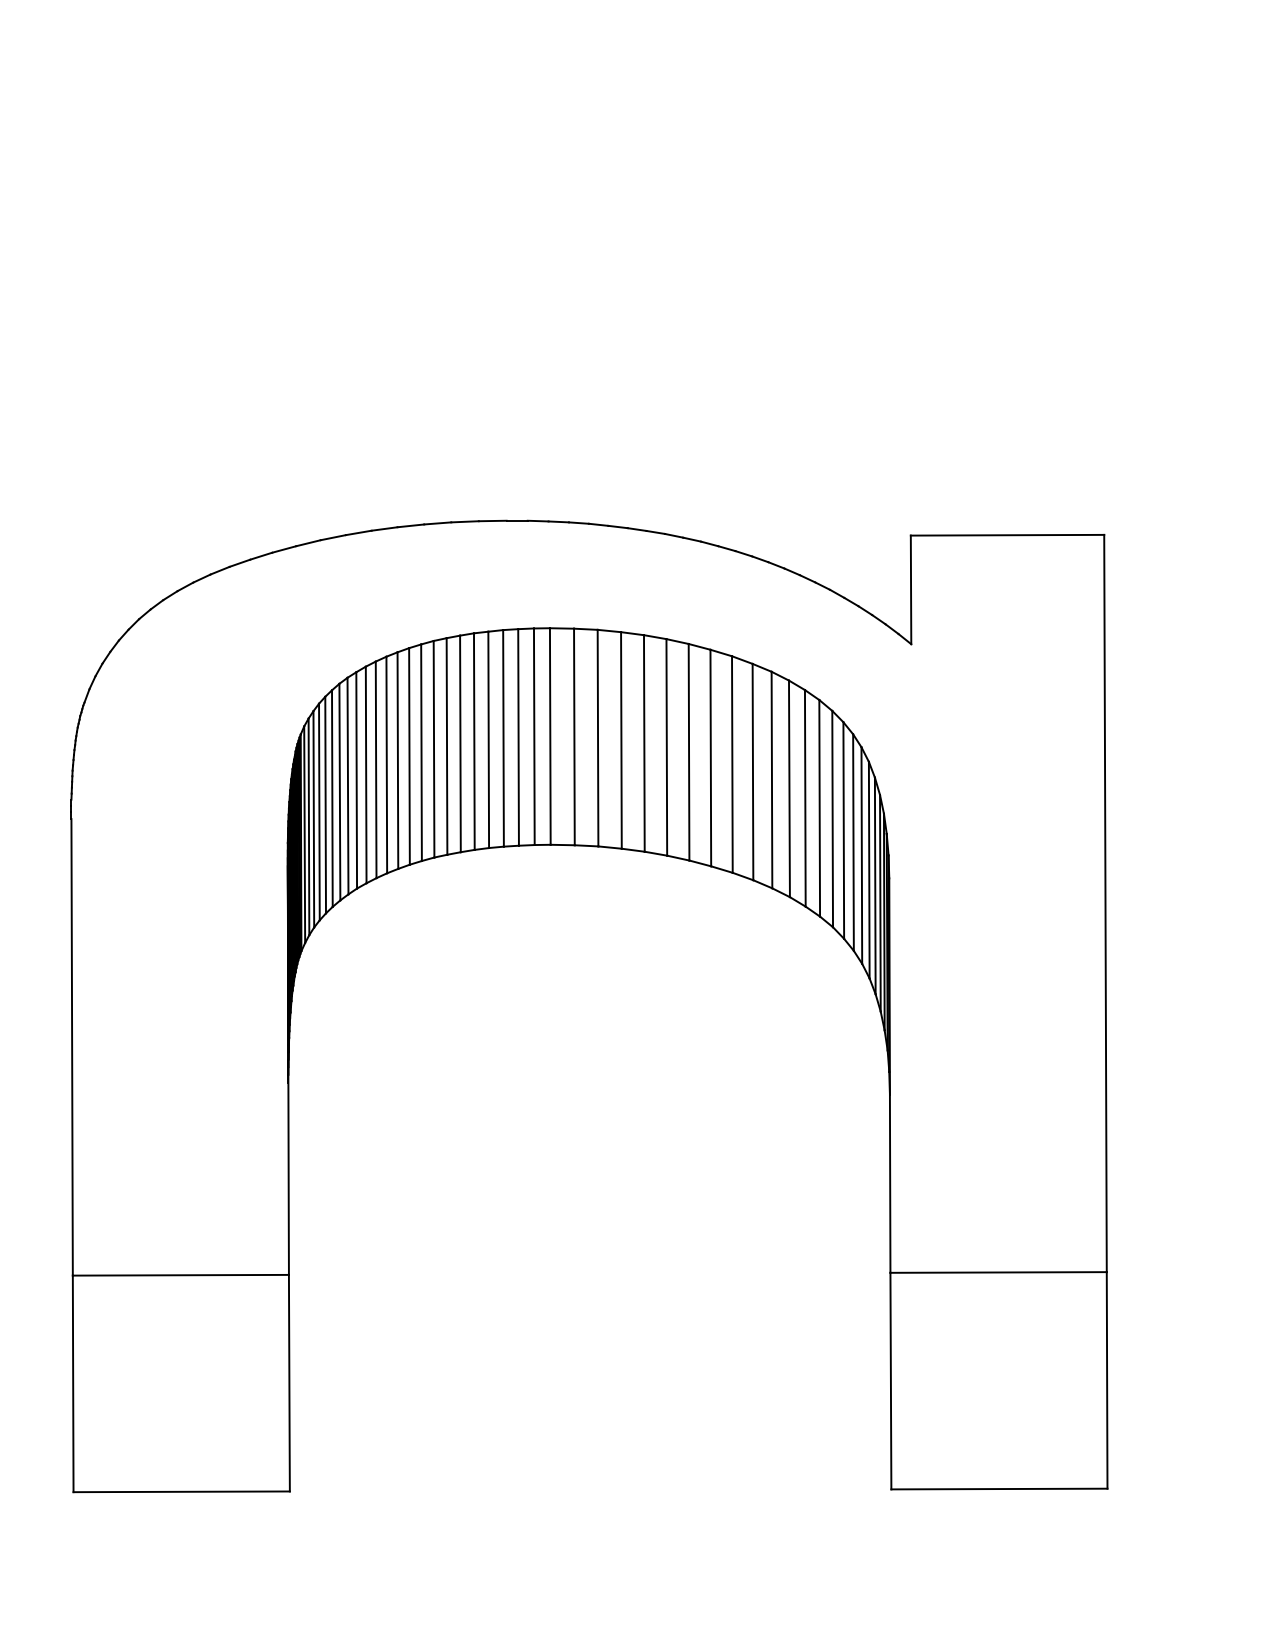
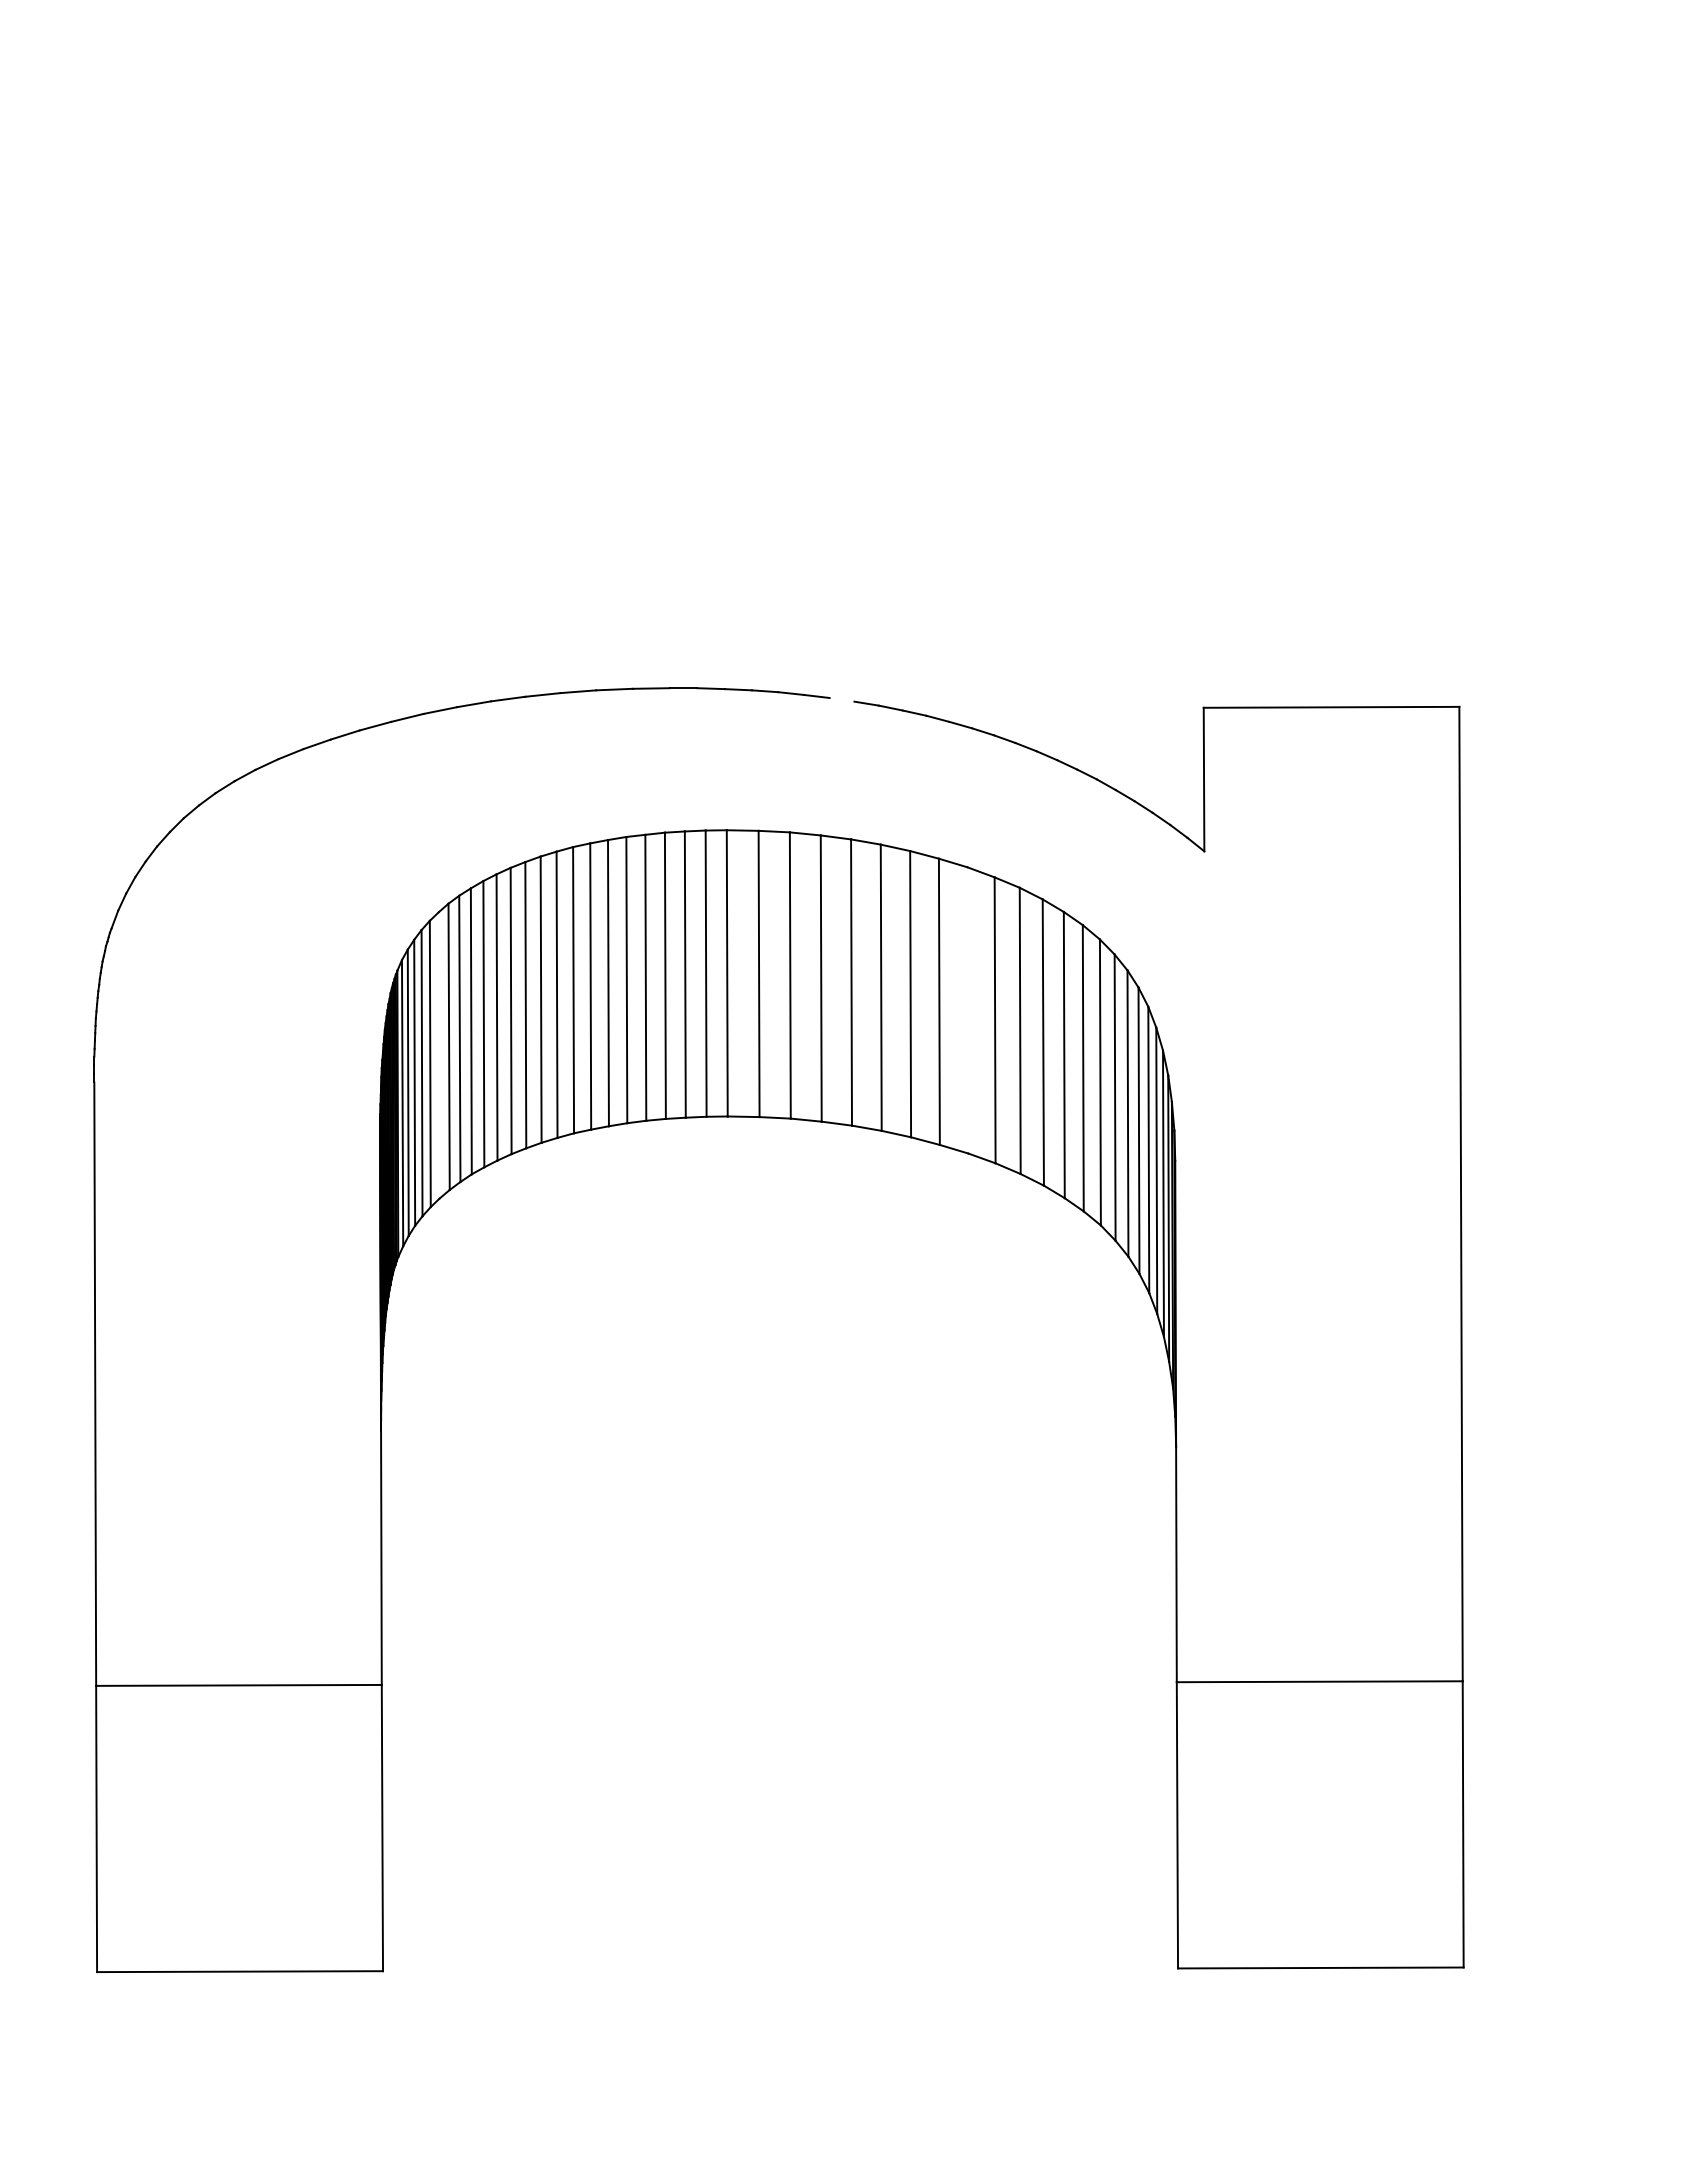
line: (636, 529) -> (841, 699), removed
line: (732, 764) -> (967, 1010), removed
line: (331, 798) -> (438, 1055), removed

